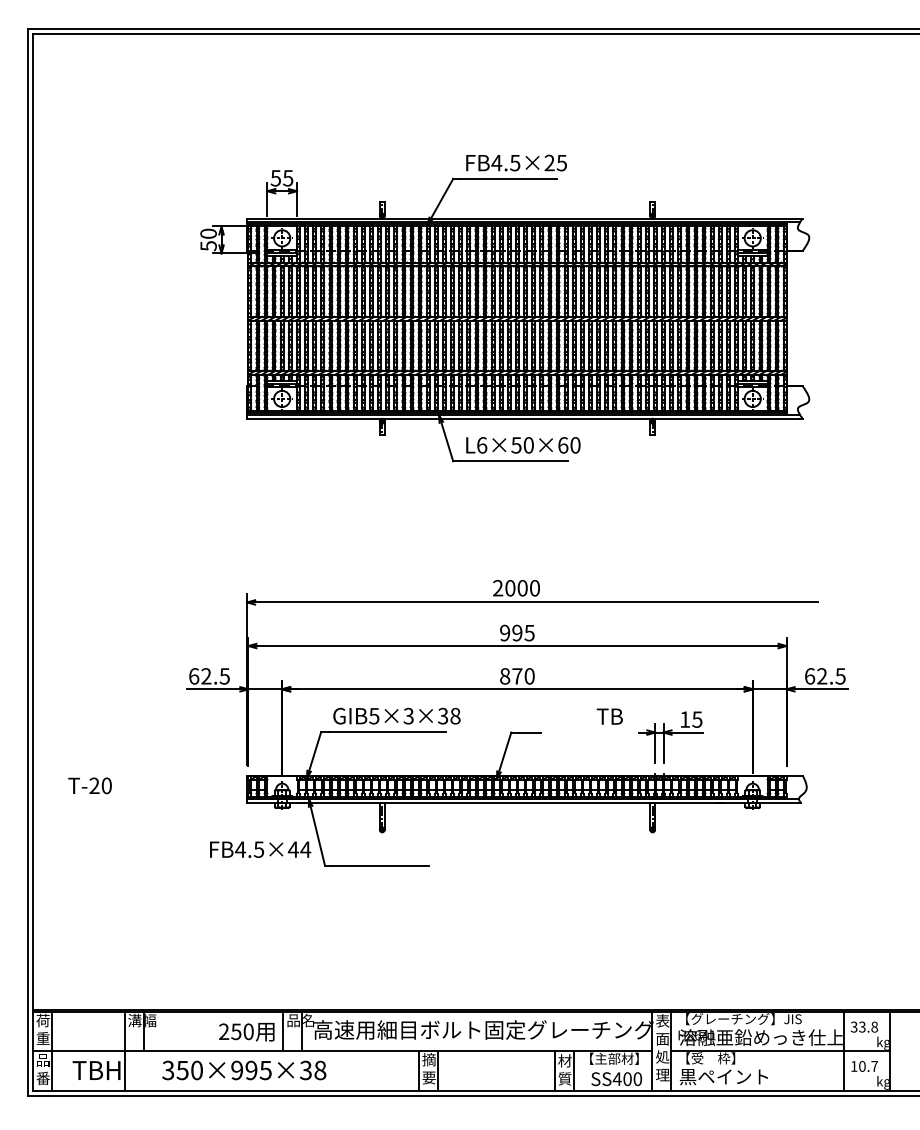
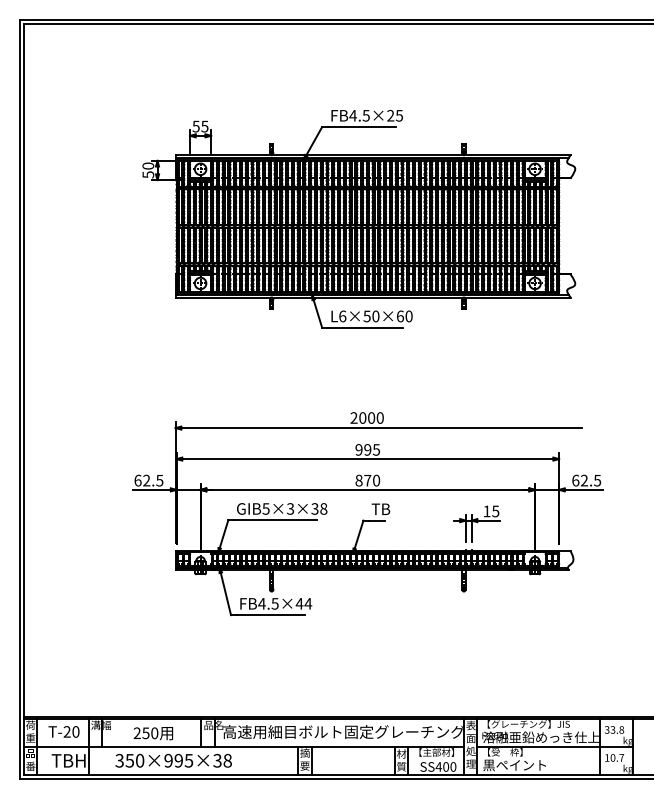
text: (609, 716) -> (380, 509), moved
text: (89, 785) -> (63, 731), moved
text: (260, 849) -> (276, 603), moved
text: (246, 1032) -> (153, 733), moved

